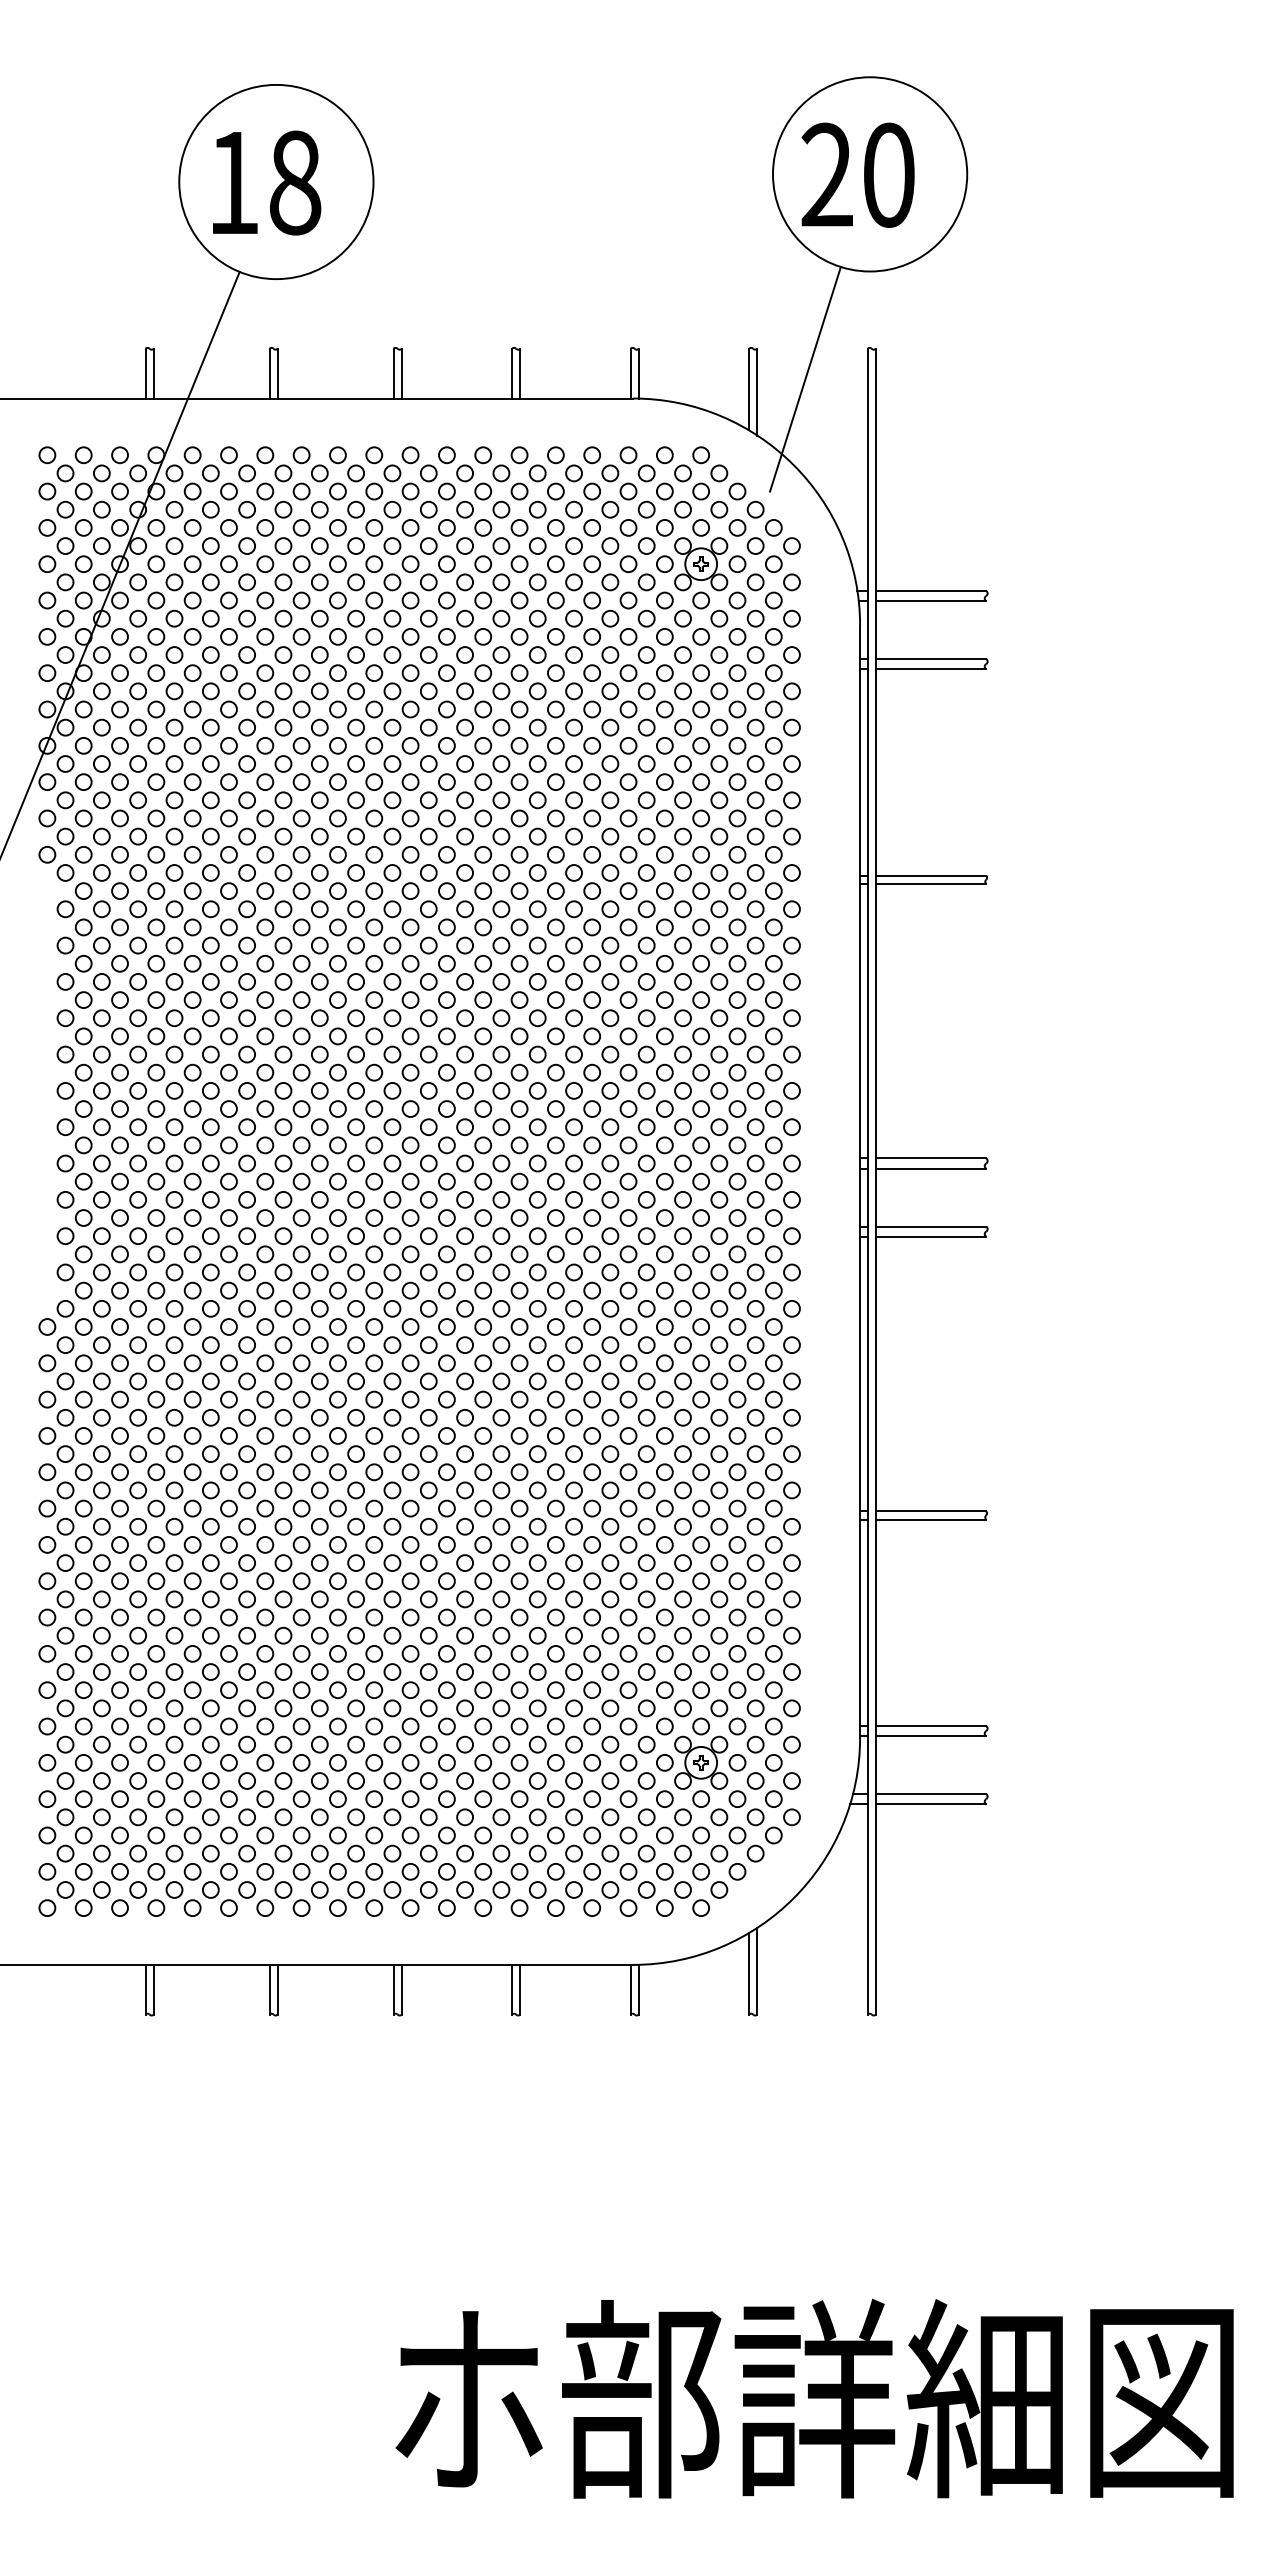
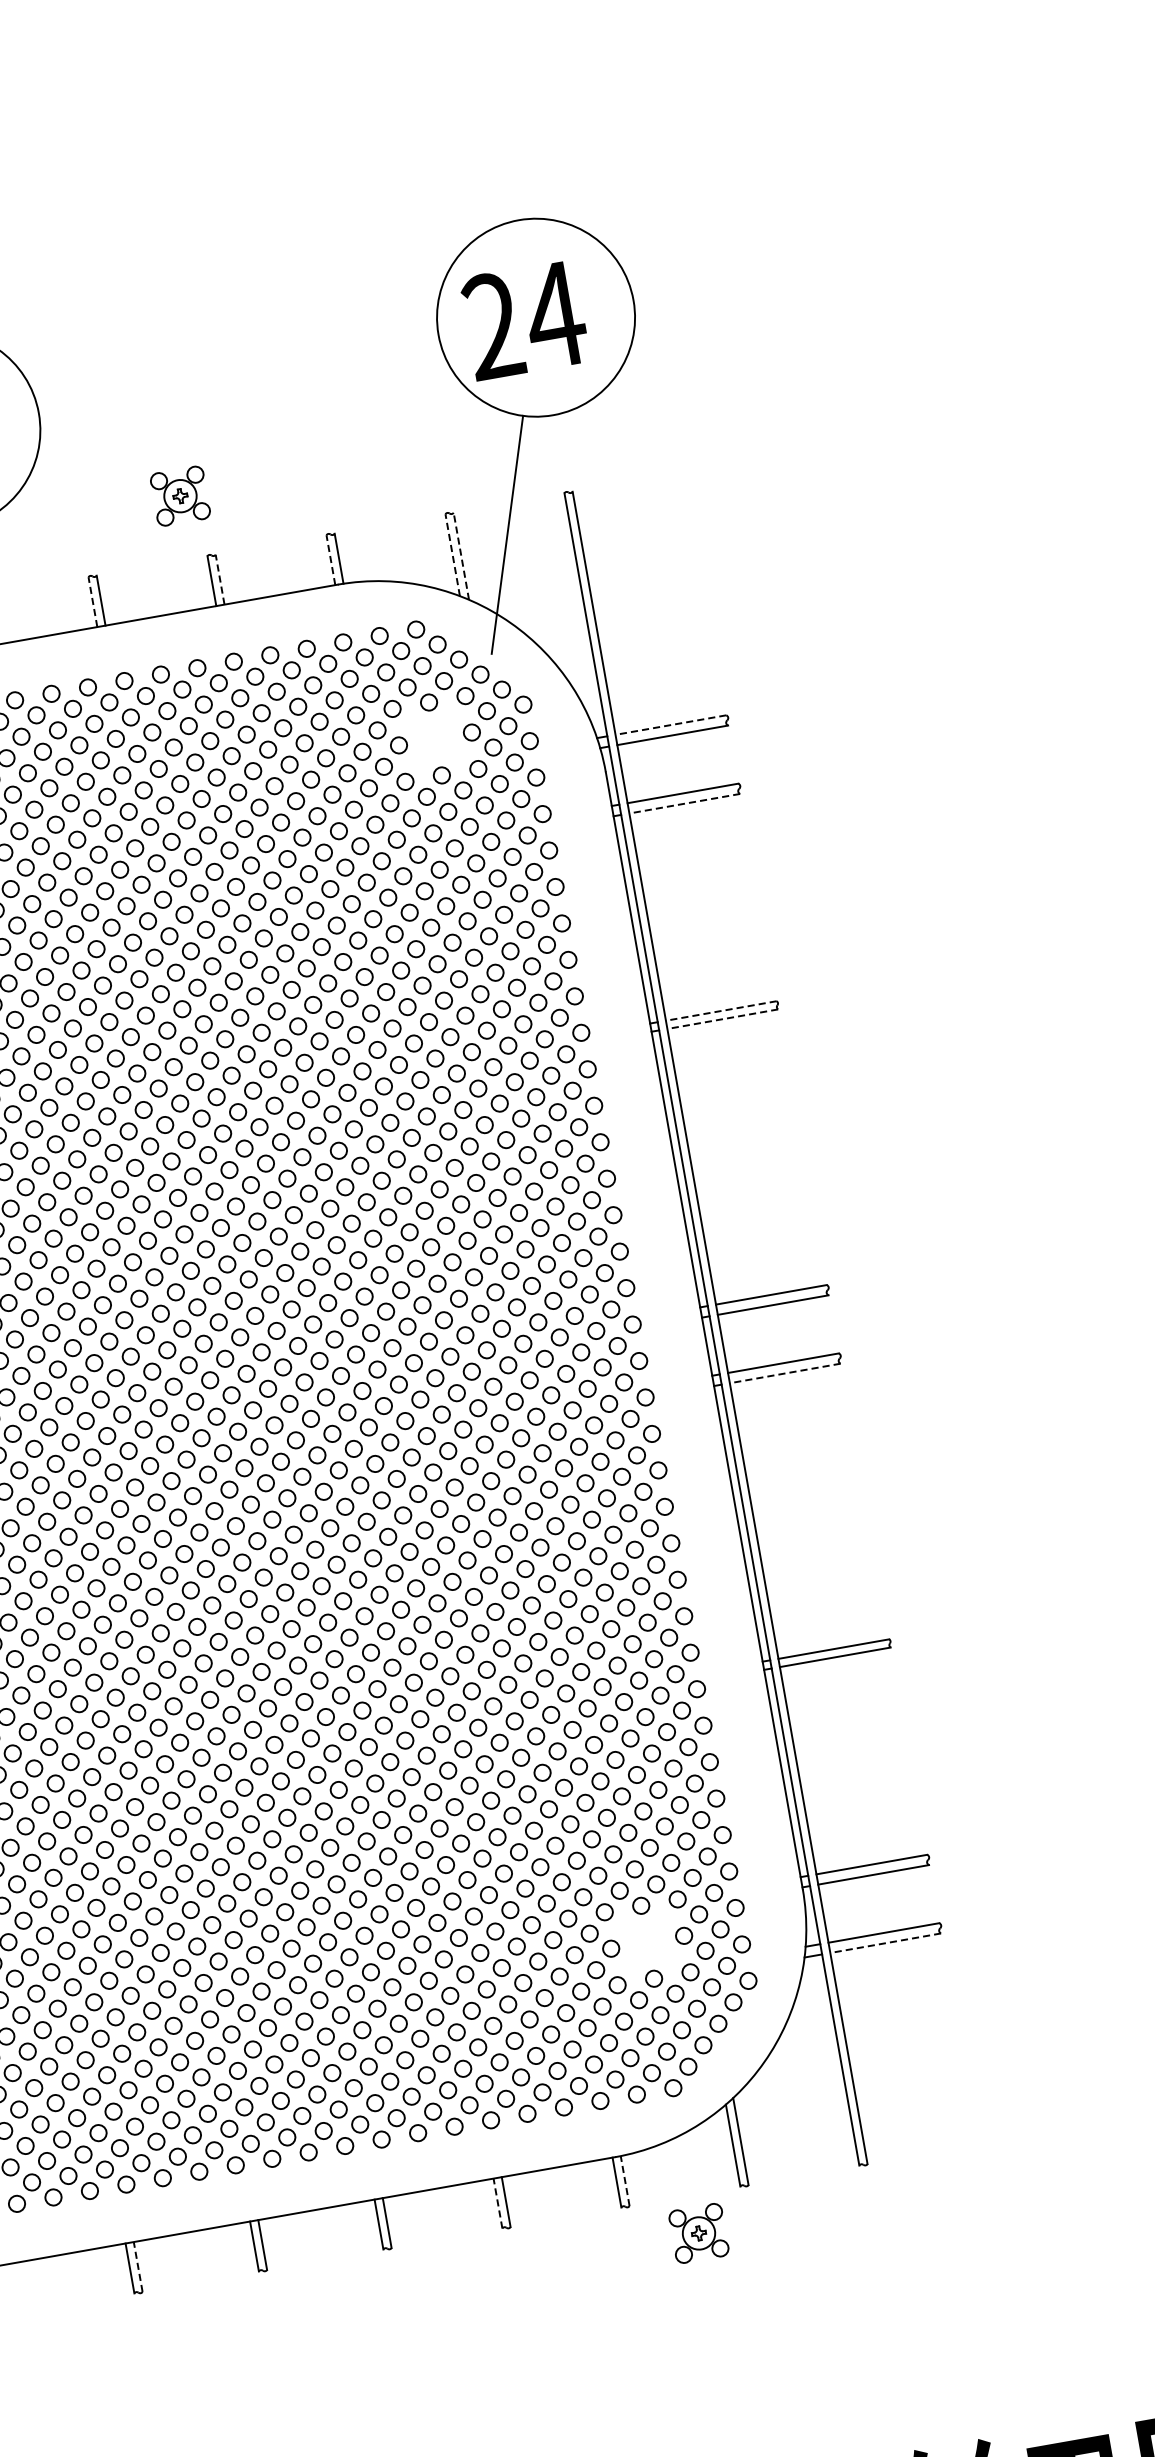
text: (888, 174) -> (554, 314), 20 -> 24
line: (393, 373) -> (92, 601), solid -> dashed
line: (520, 373) -> (220, 579), solid -> dashed
line: (630, 373) -> (330, 560), solid -> dashed
line: (749, 389) -> (453, 555), solid -> dashed
line: (757, 391) -> (461, 555), solid -> dashed
part: (701, 564) -> (180, 496), moved
line: (930, 590) -> (670, 724), solid -> dashed
line: (930, 669) -> (684, 804), solid -> dashed
line: (930, 875) -> (720, 1010), solid -> dashed
line: (930, 883) -> (722, 1018), solid -> dashed
line: (930, 1236) -> (784, 1373), solid -> dashed
part: (701, 1762) -> (699, 2233), moved
line: (930, 1804) -> (885, 1943), solid -> dashed
line: (153, 1989) -> (137, 2266), solid -> dashed
line: (512, 1989) -> (498, 2203), solid -> dashed
line: (638, 1989) -> (624, 2180), solid -> dashed

